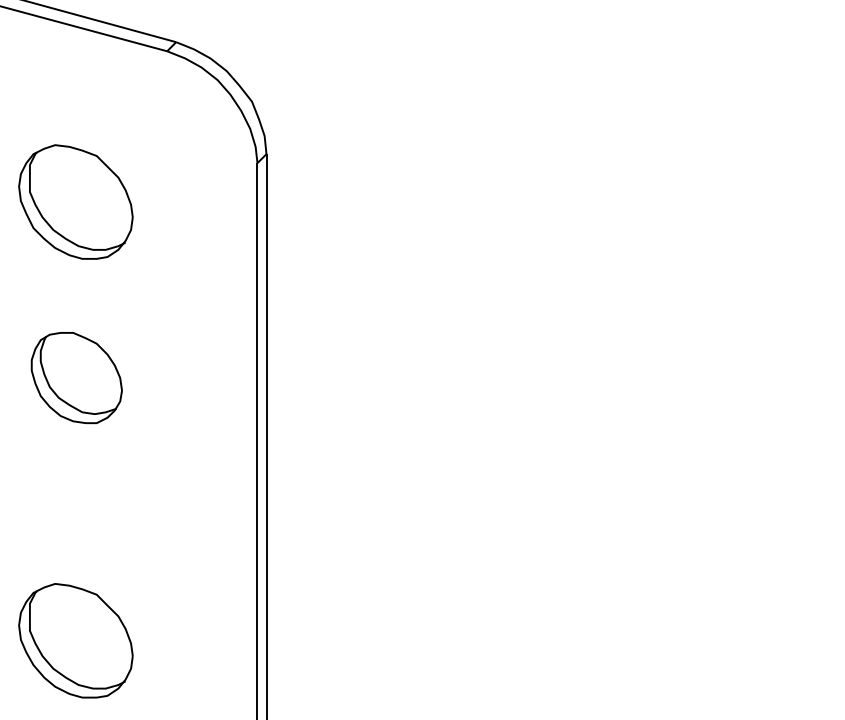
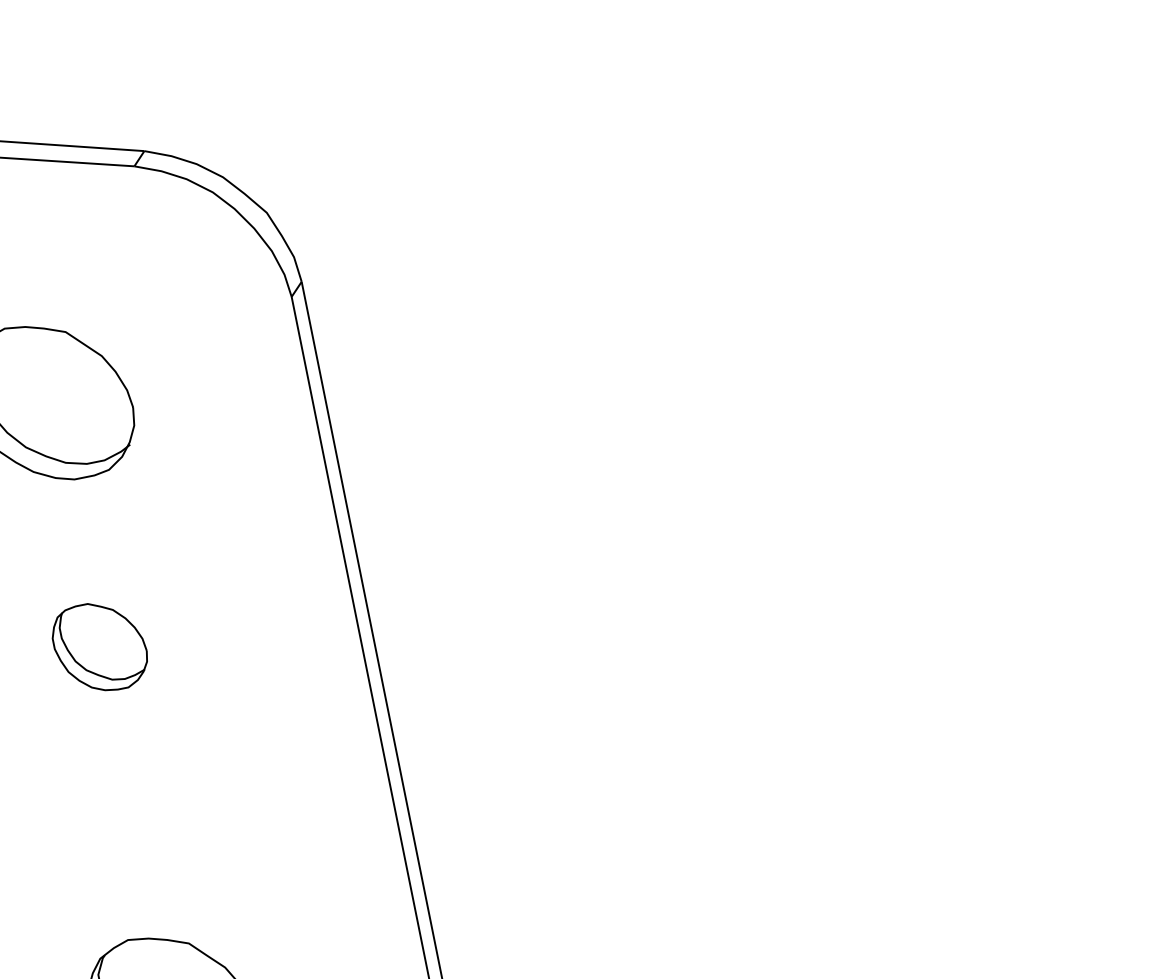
part: (76, 378) -> (99, 647), size x0.7

